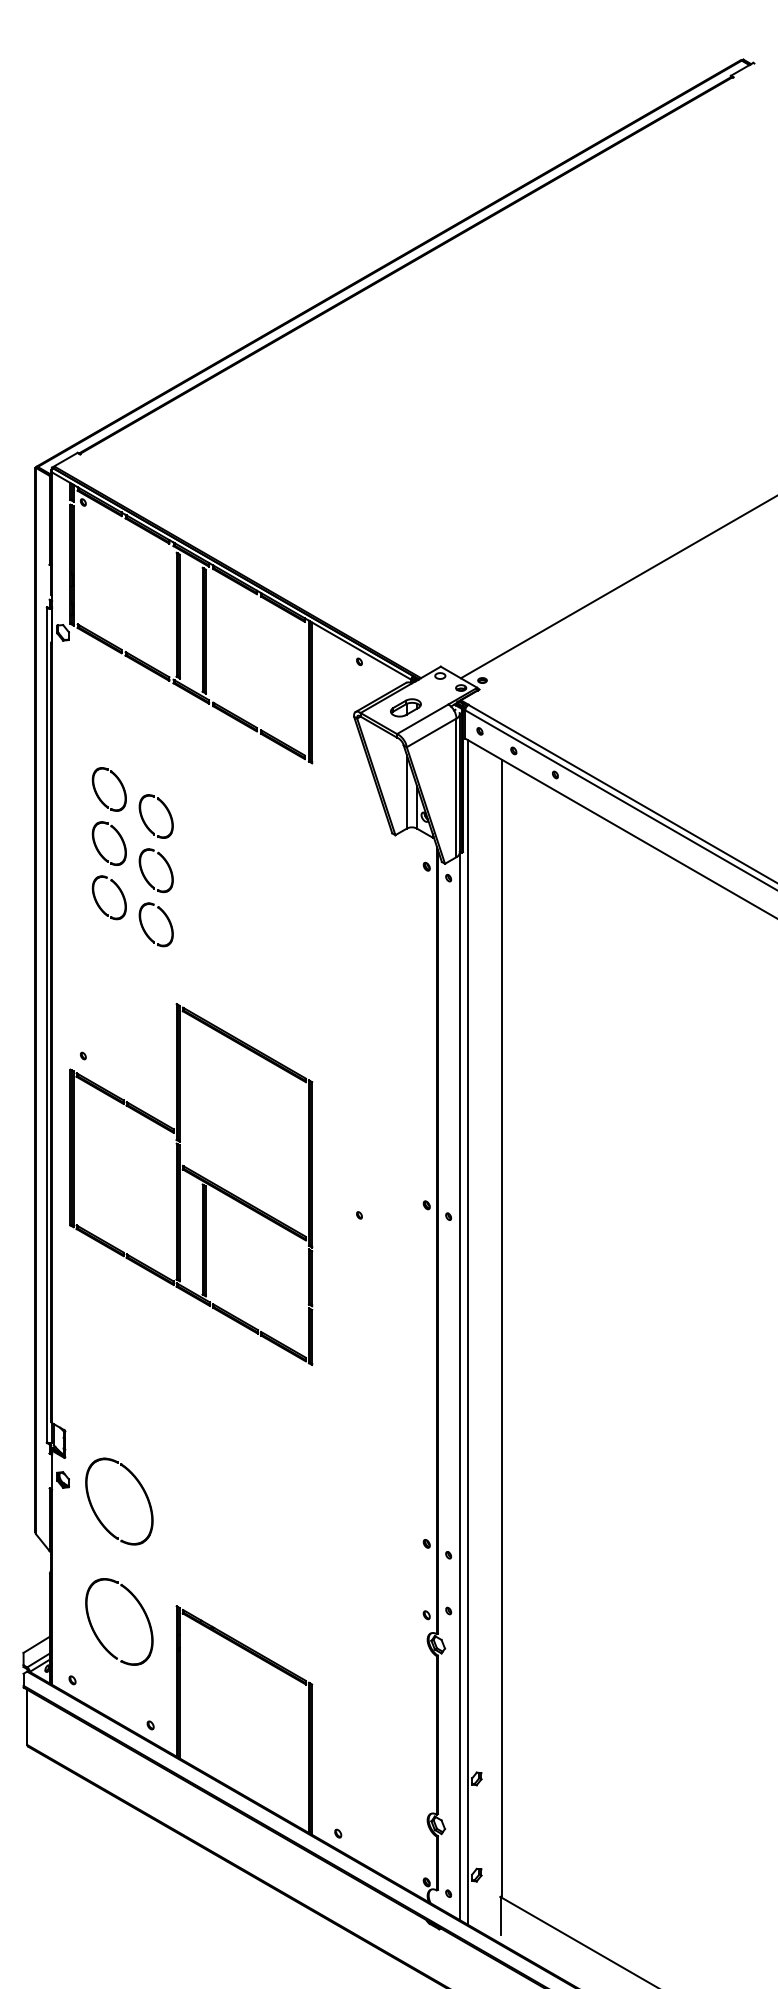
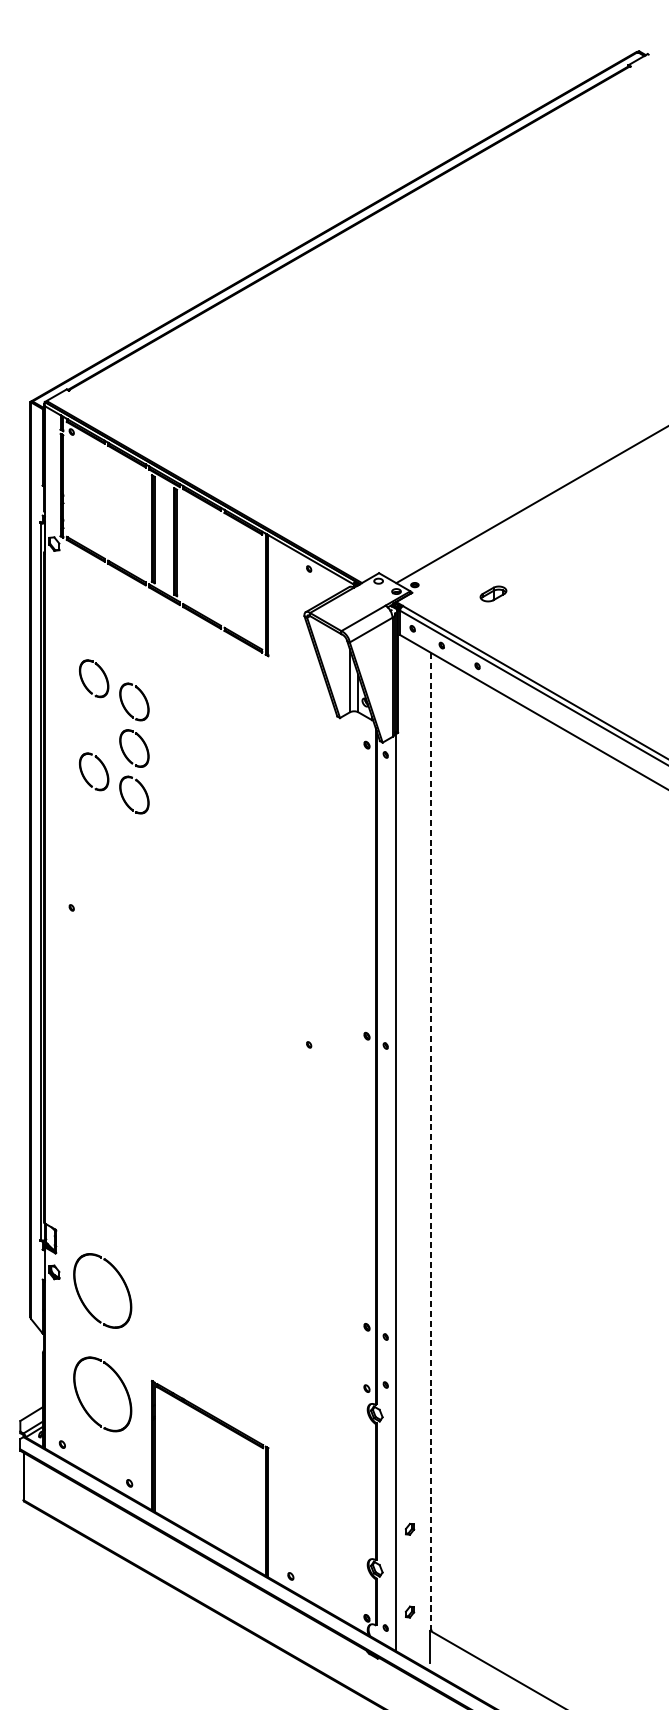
part: (405, 707) -> (493, 593), moved
part: (98, 848) -> (84, 729), removed
part: (191, 1184) -> (164, 1018), removed
line: (501, 1328) -> (431, 1142), solid -> dashed
line: (468, 1332) -> (402, 1145), removed

